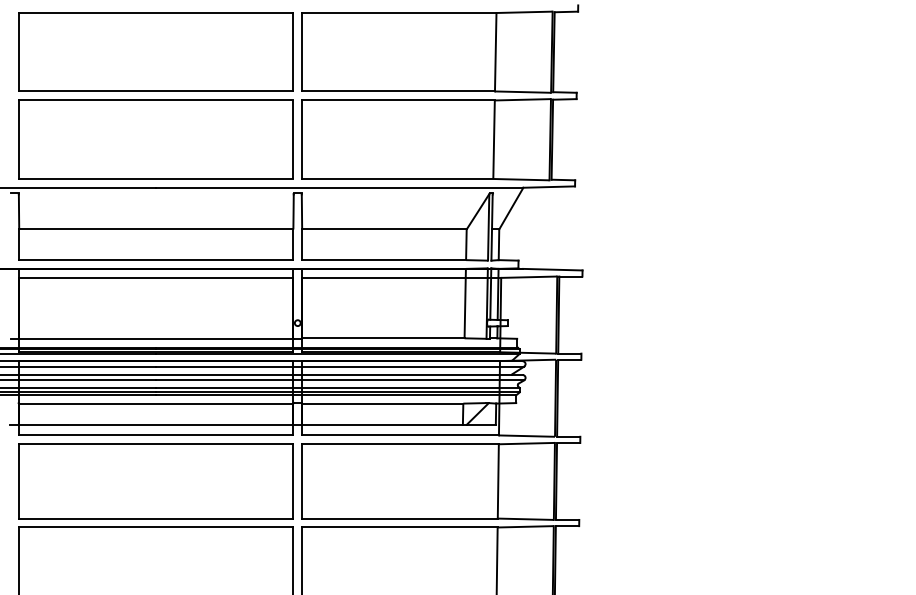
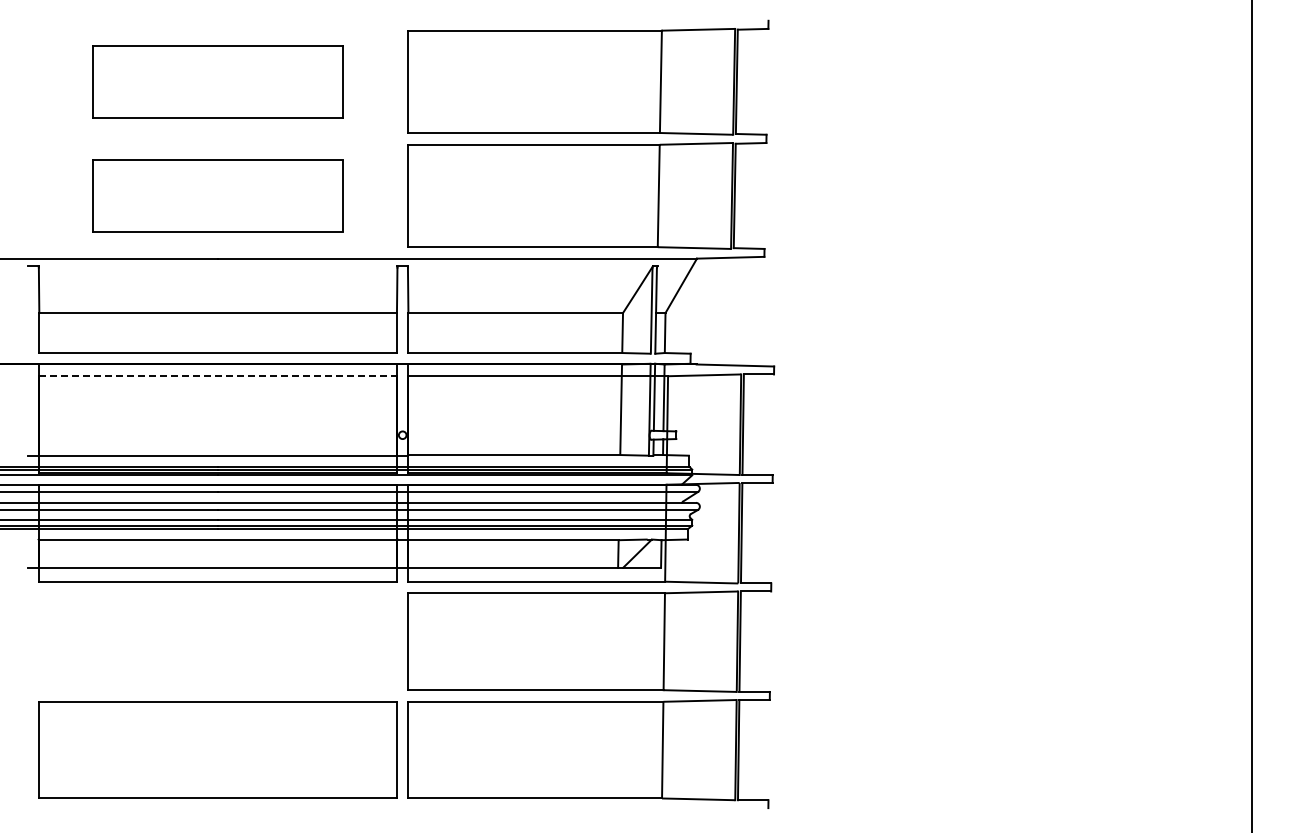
part: (155, 51) -> (217, 81), size x0.7
part: (155, 139) -> (217, 195), size x0.7
line: (155, 278) -> (217, 376), solid -> dashed
part: (155, 481) -> (217, 641), removed

